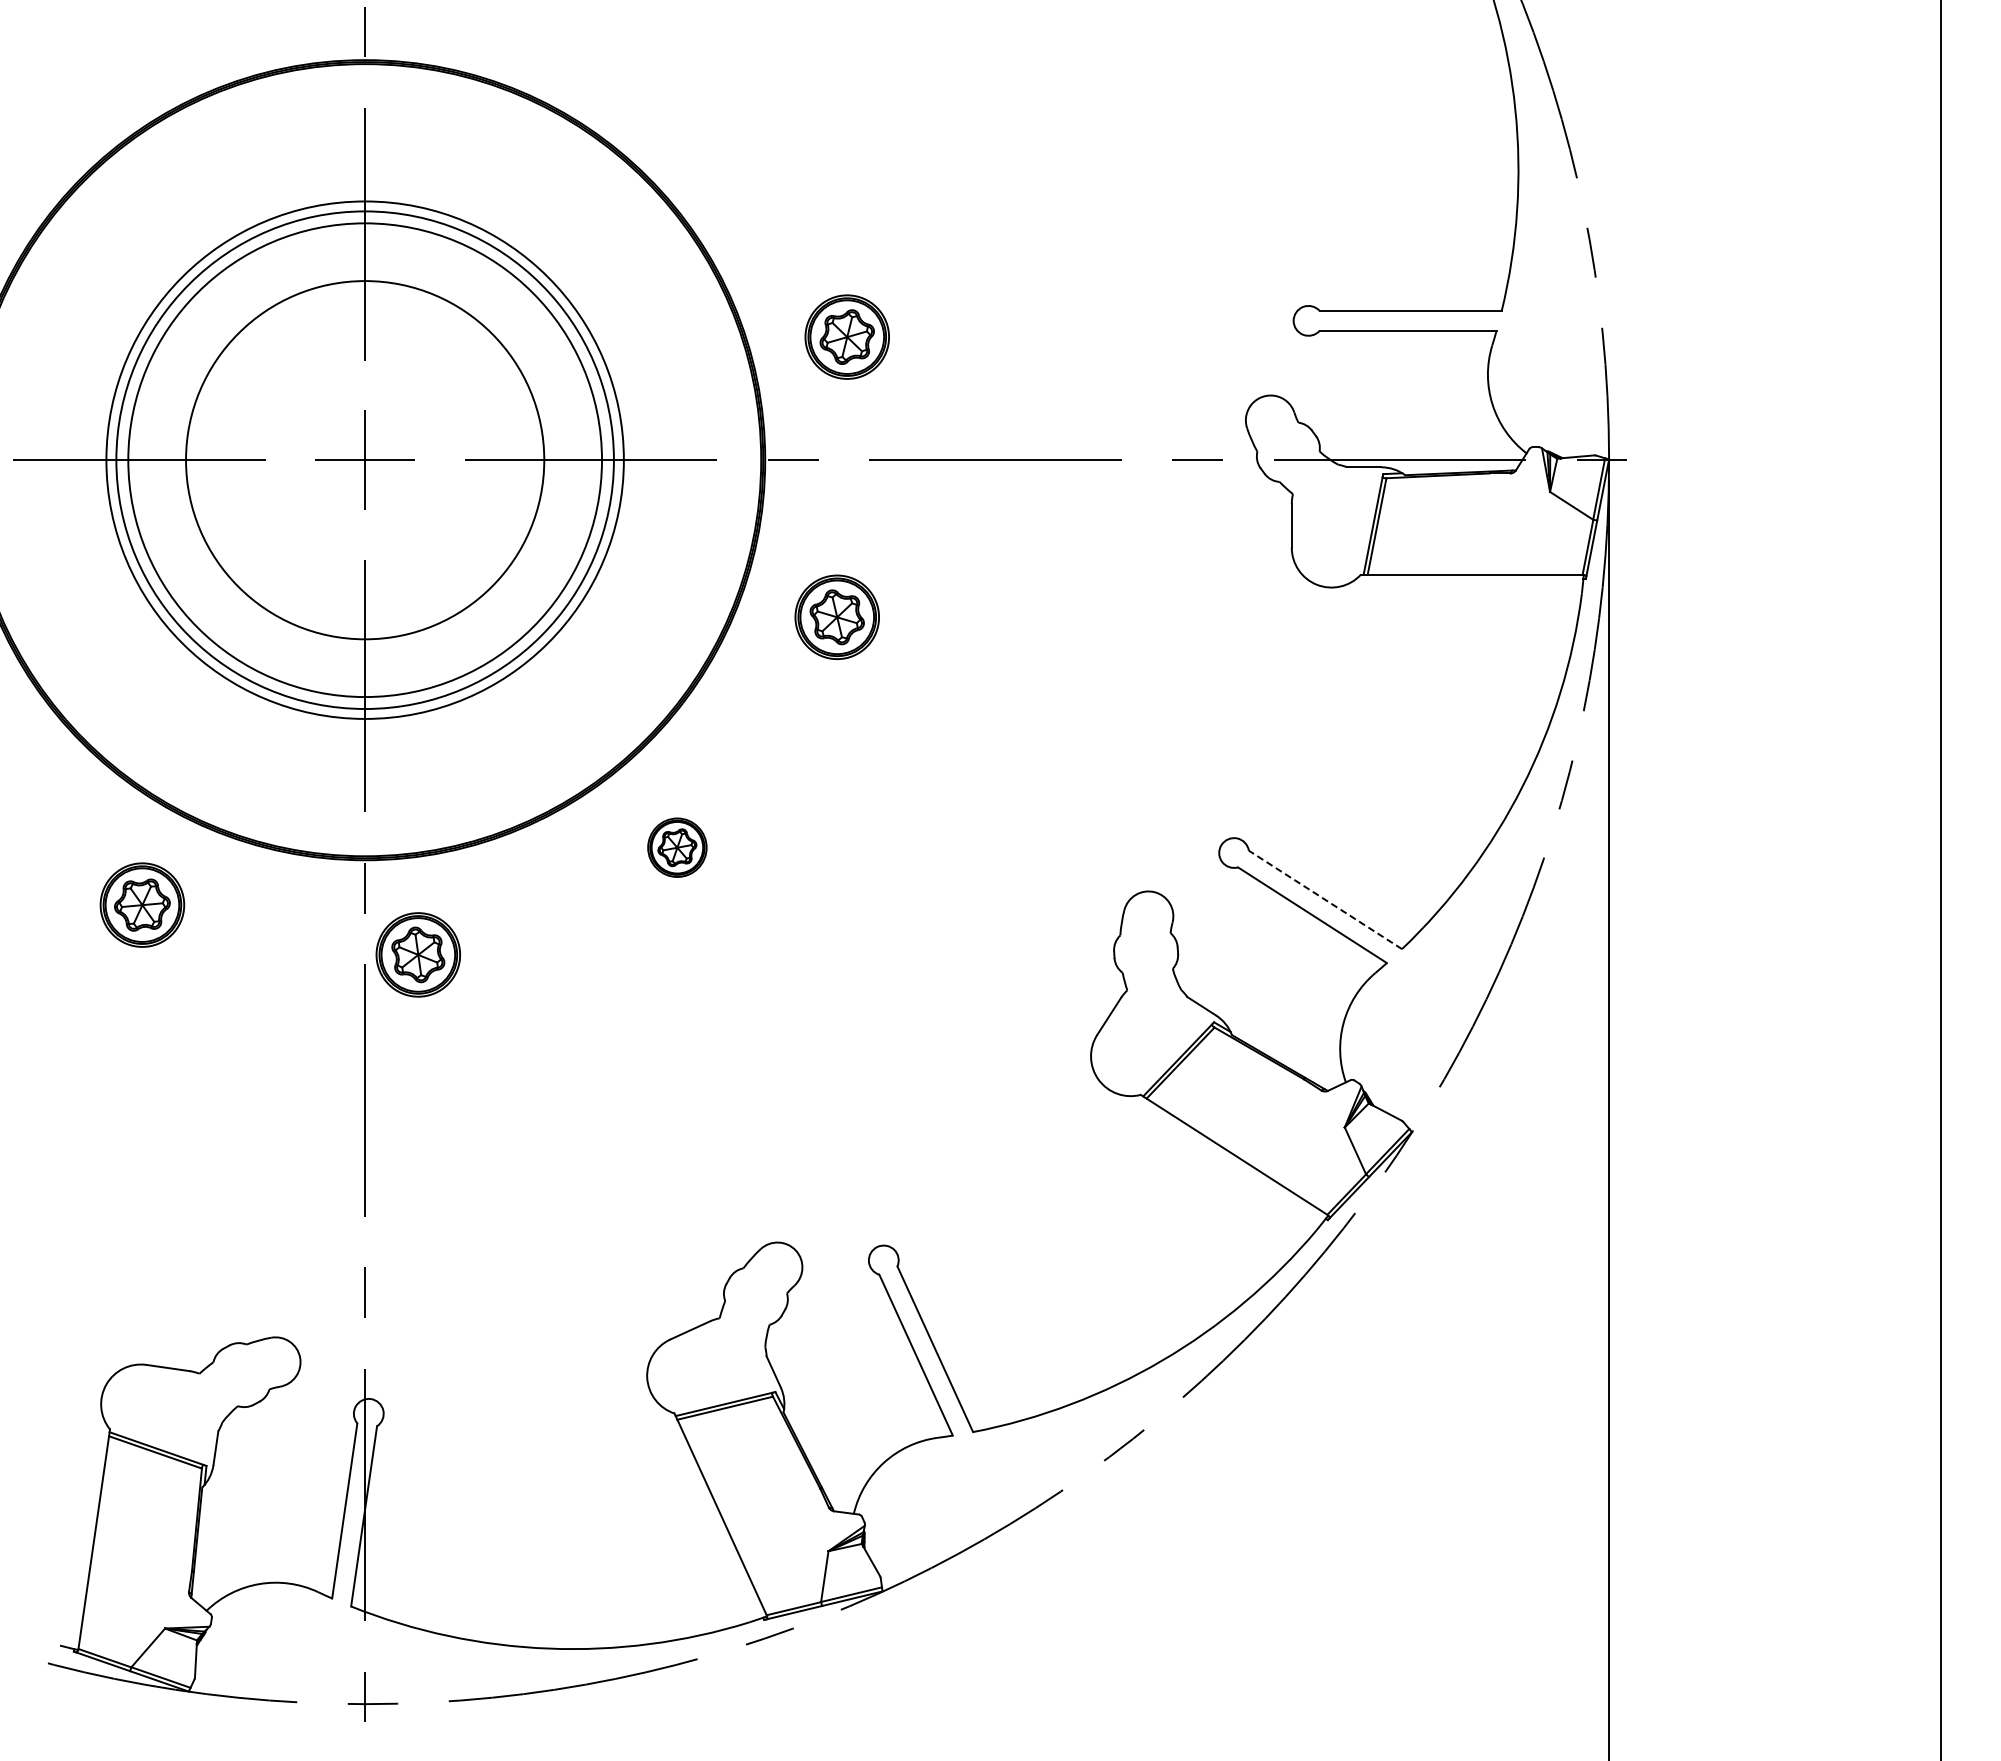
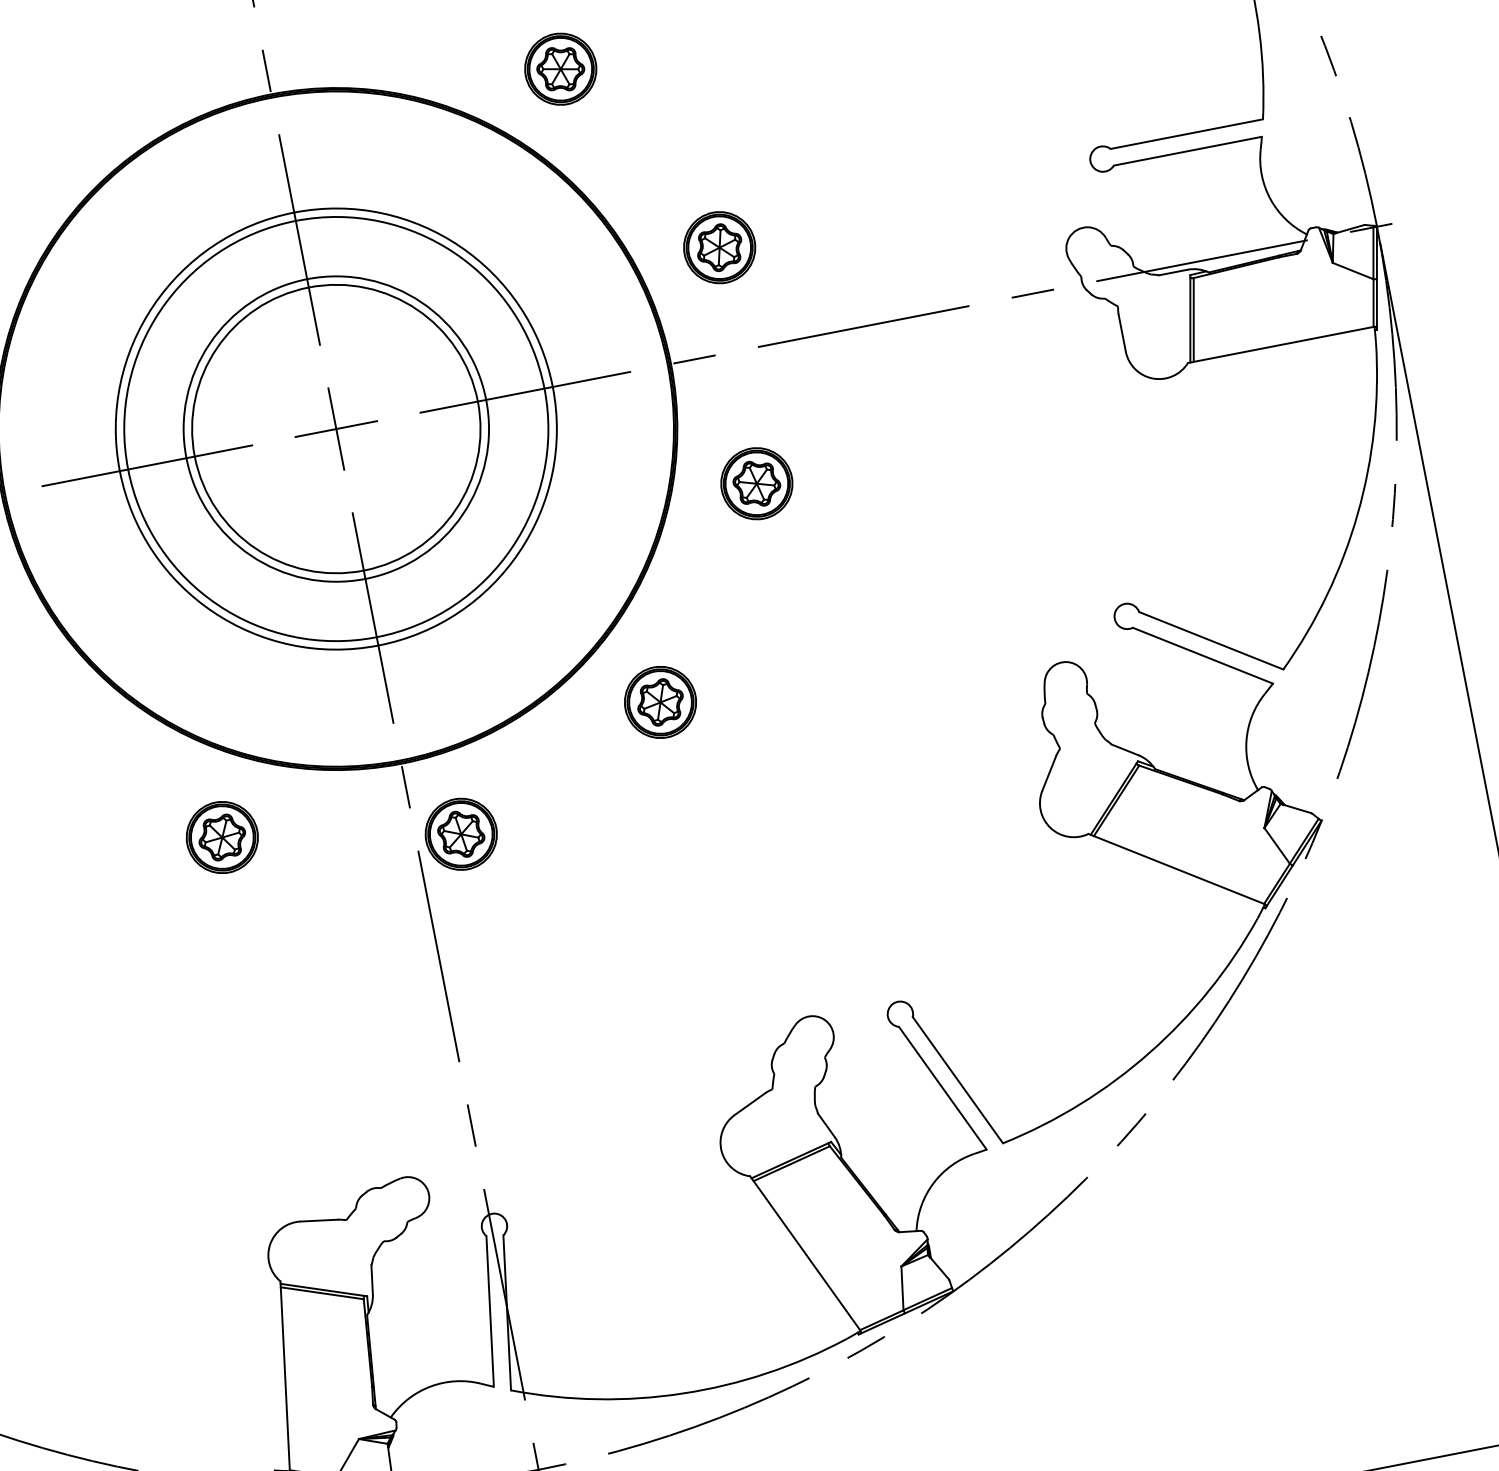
part: (703, 95) -> (560, 68), added
circle: (364, 460) -> (335, 429), size x0.71
part: (677, 847) -> (660, 702), size x1.43
line: (1325, 899) -> (1211, 640), dashed -> solid

